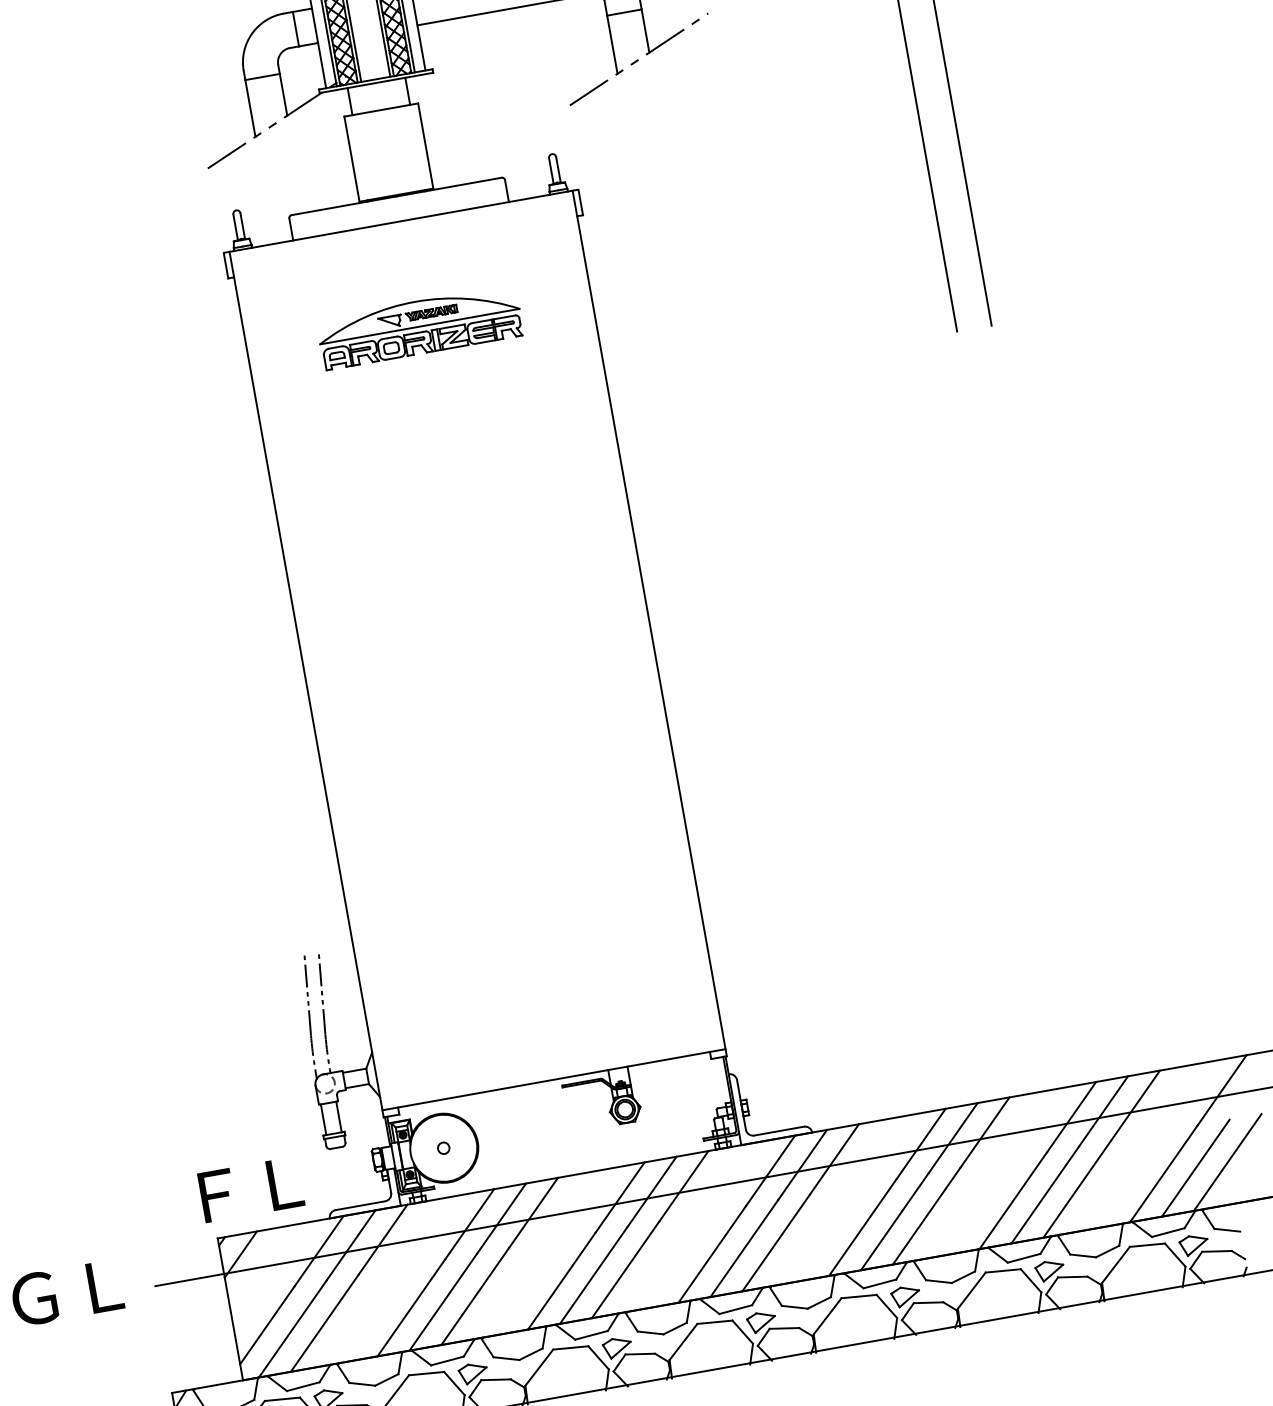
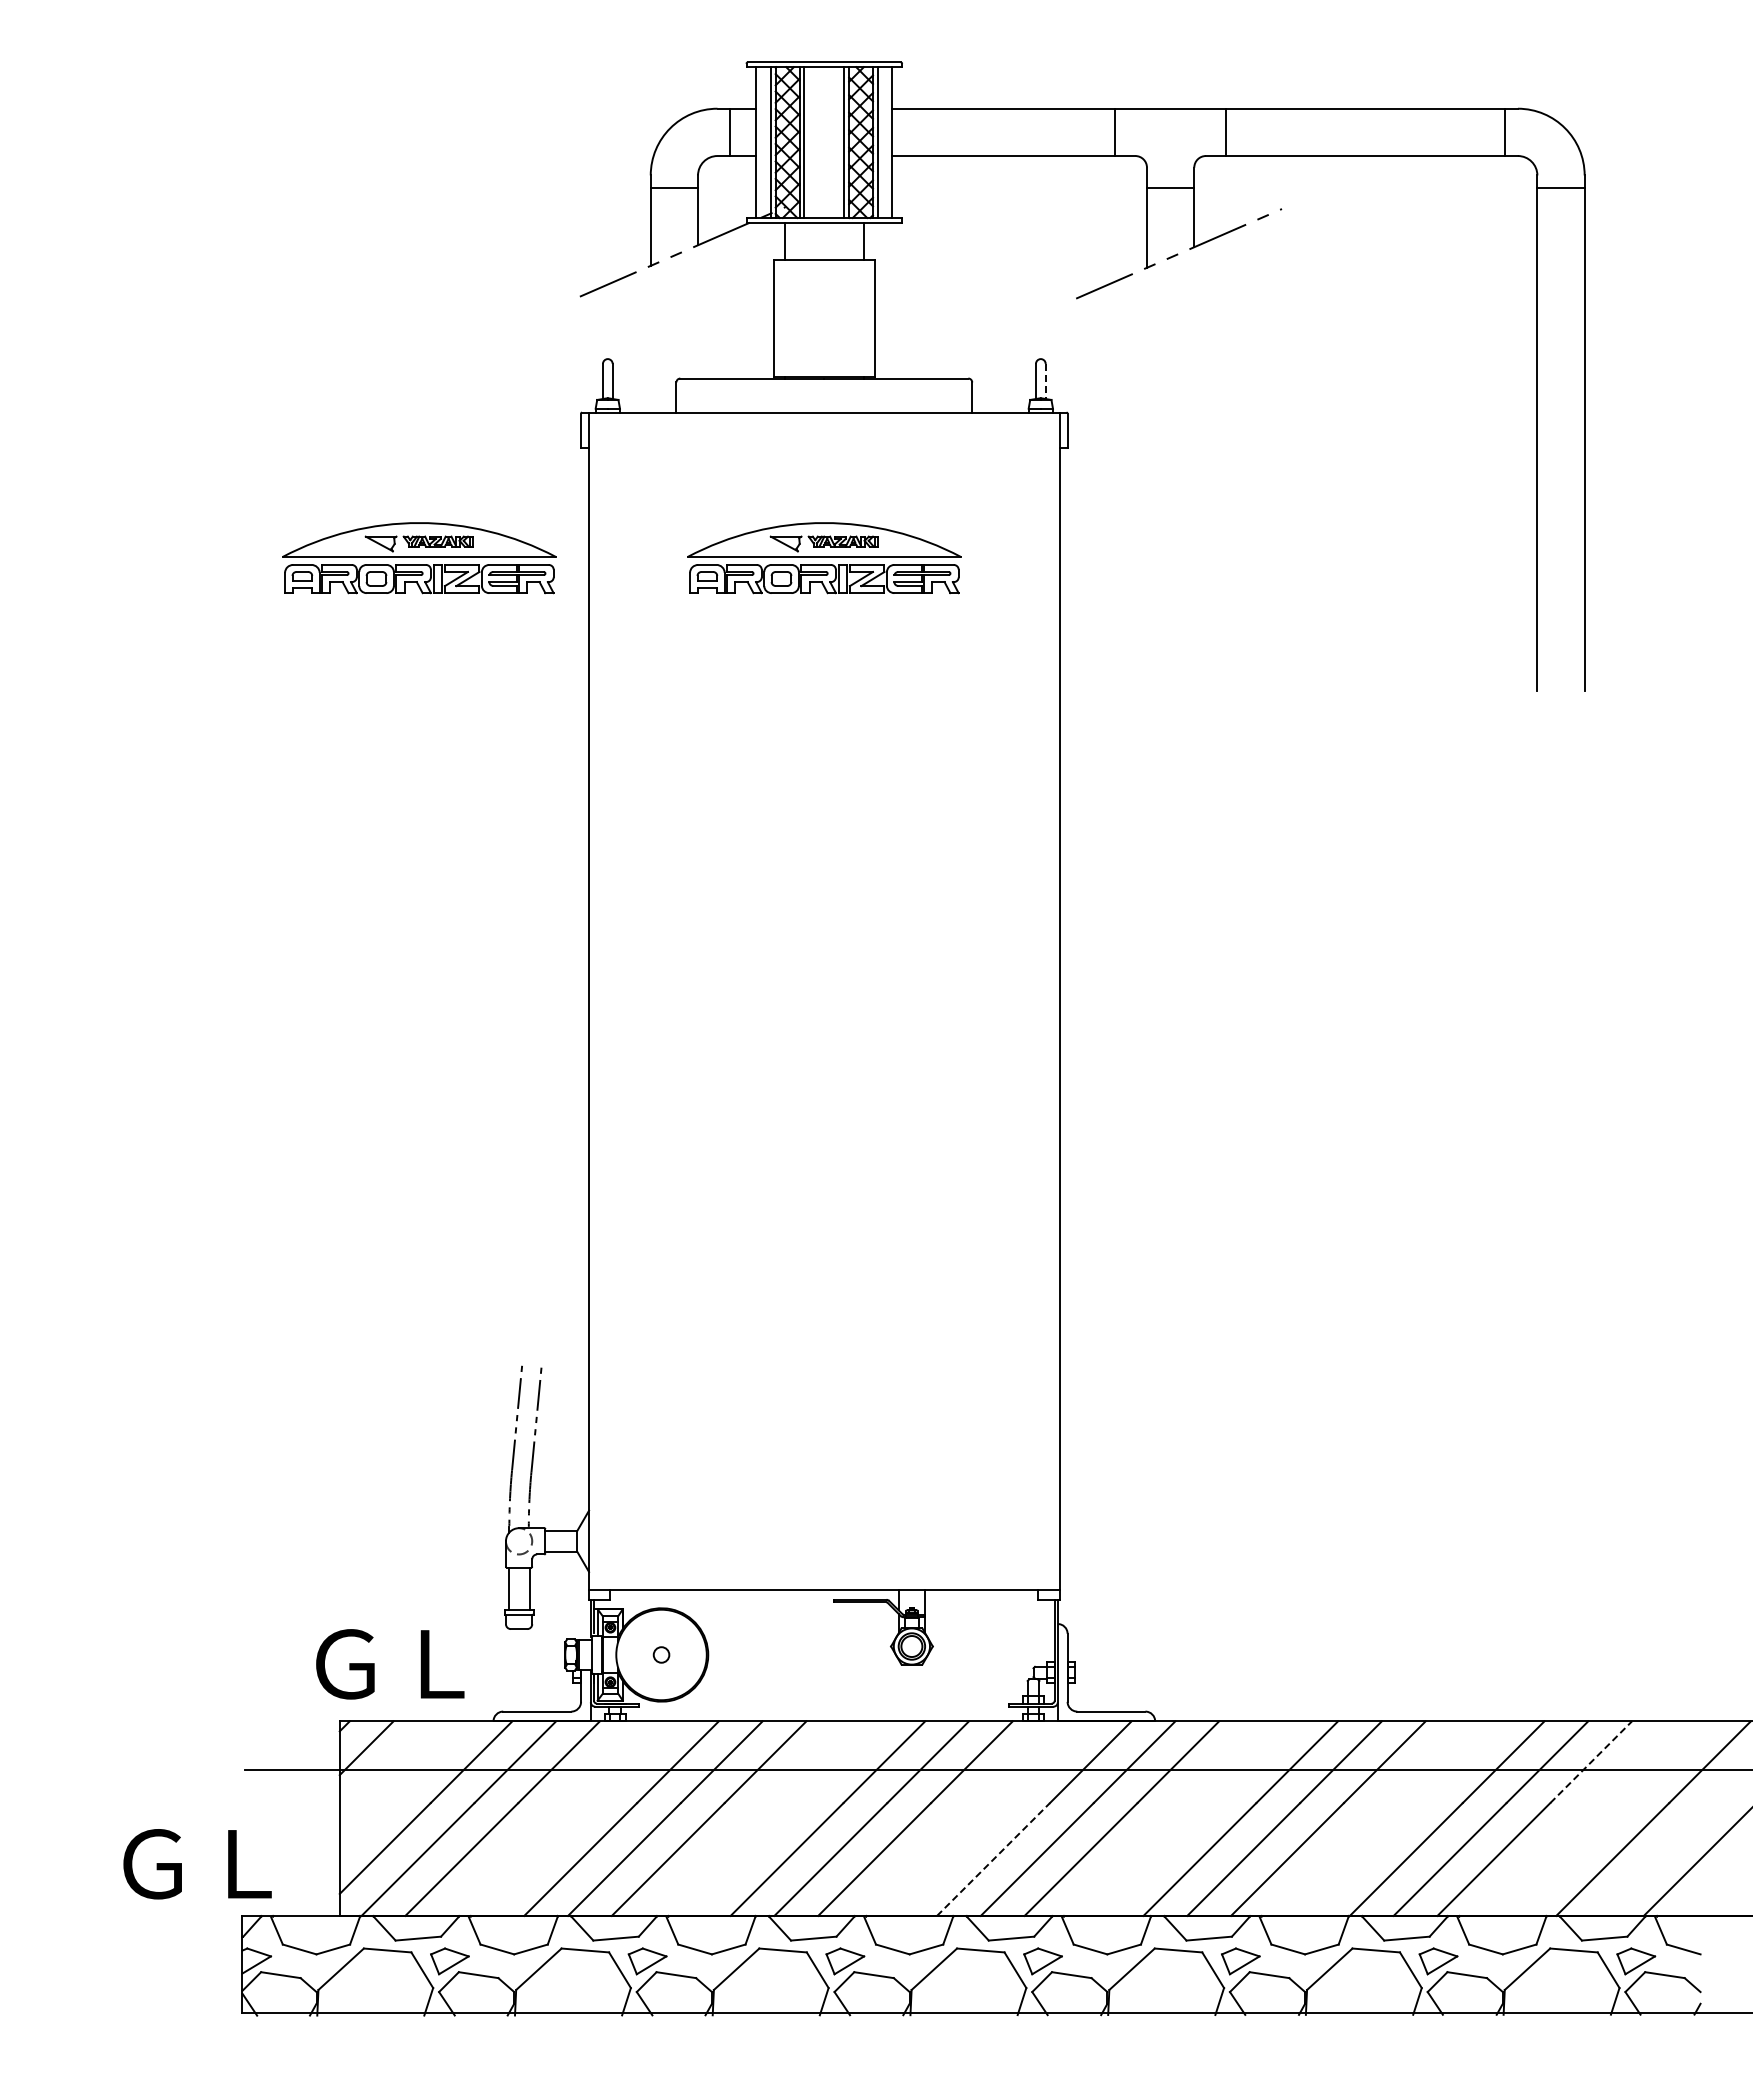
line: (558, 169) -> (1045, 381), solid -> dashed
part: (124, 380) -> (419, 558), added
line: (1135, 1105) -> (1591, 1762), solid -> dashed
line: (1195, 1168) -> (1656, 1859), removed
text: (247, 1190) -> (390, 1664), ＦＬ -> ＧＬ
line: (712, 1254) -> (993, 1859), solid -> dashed
text: (67, 1293) -> (197, 1864), moved

